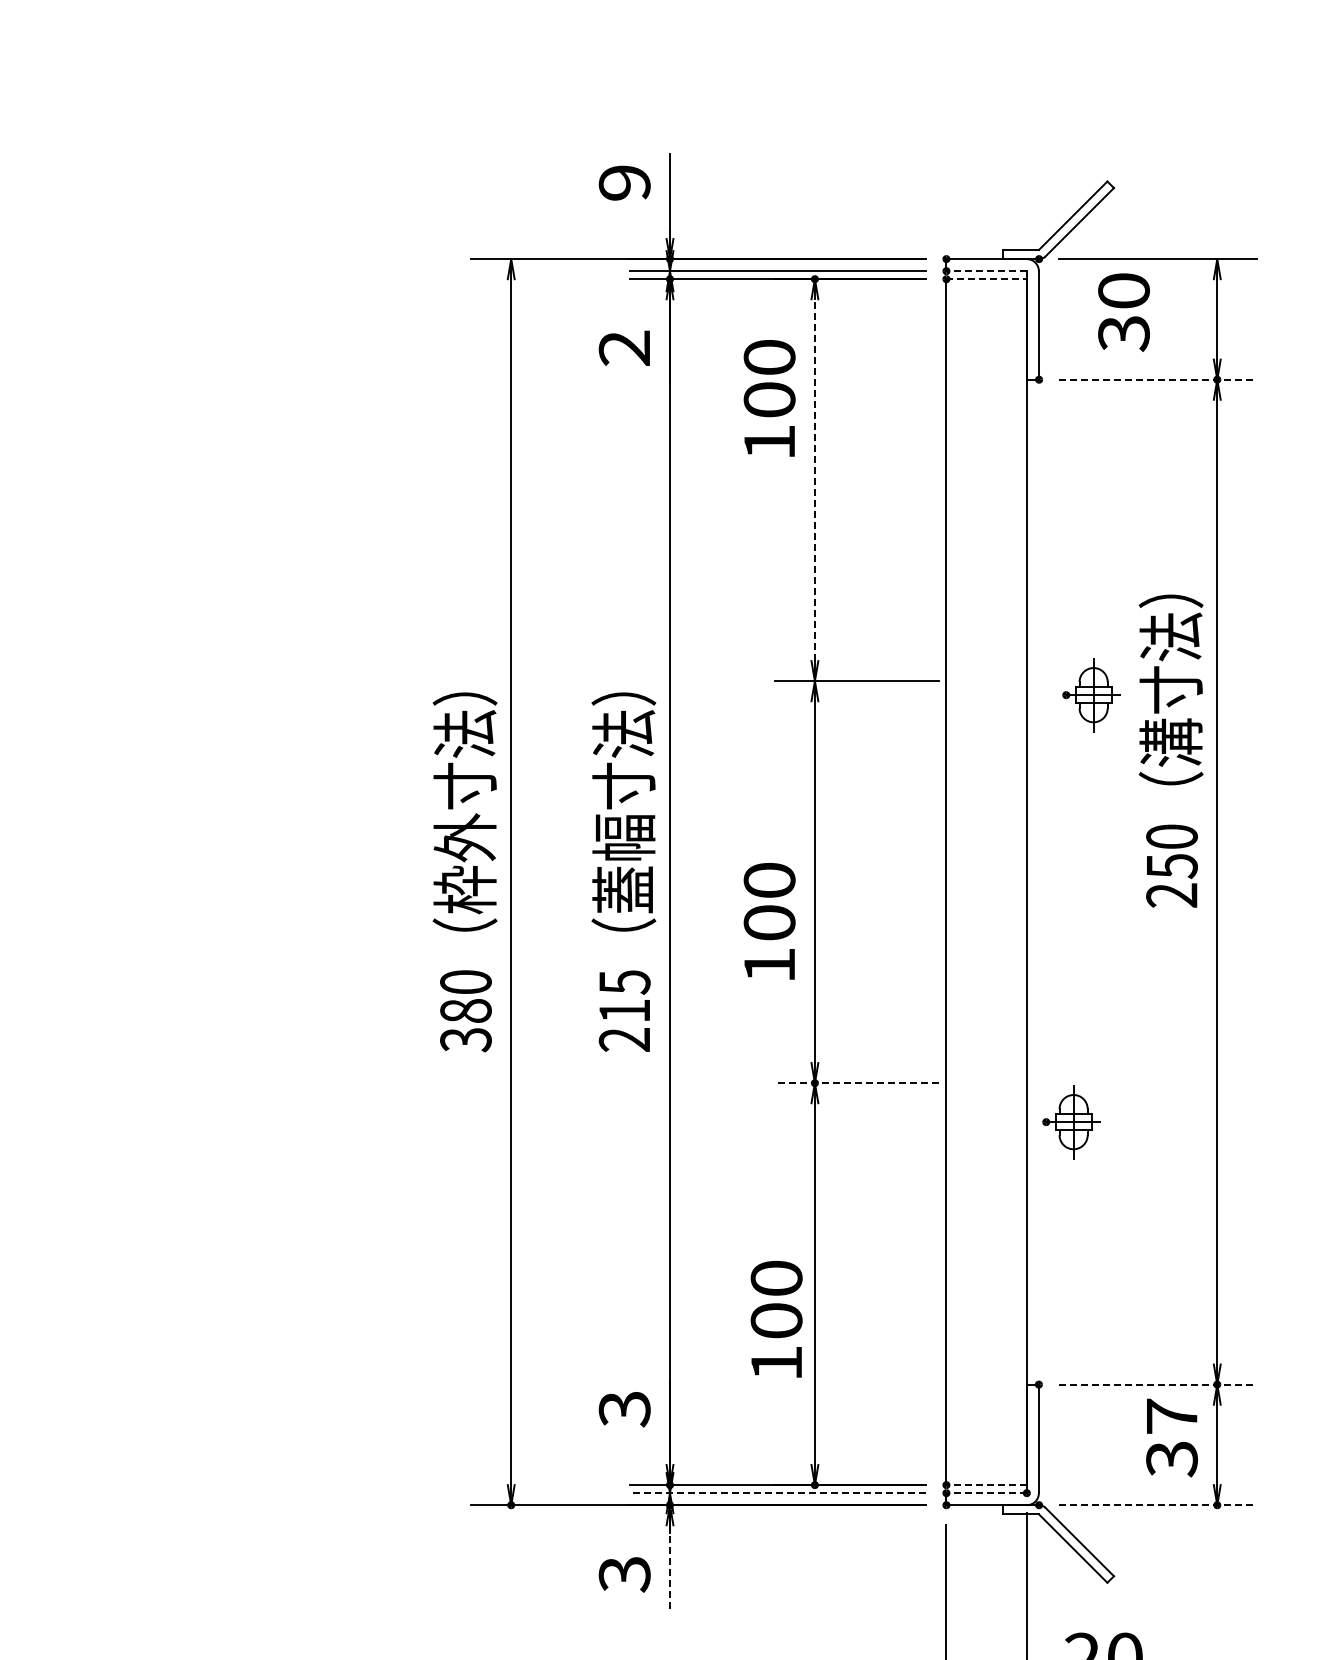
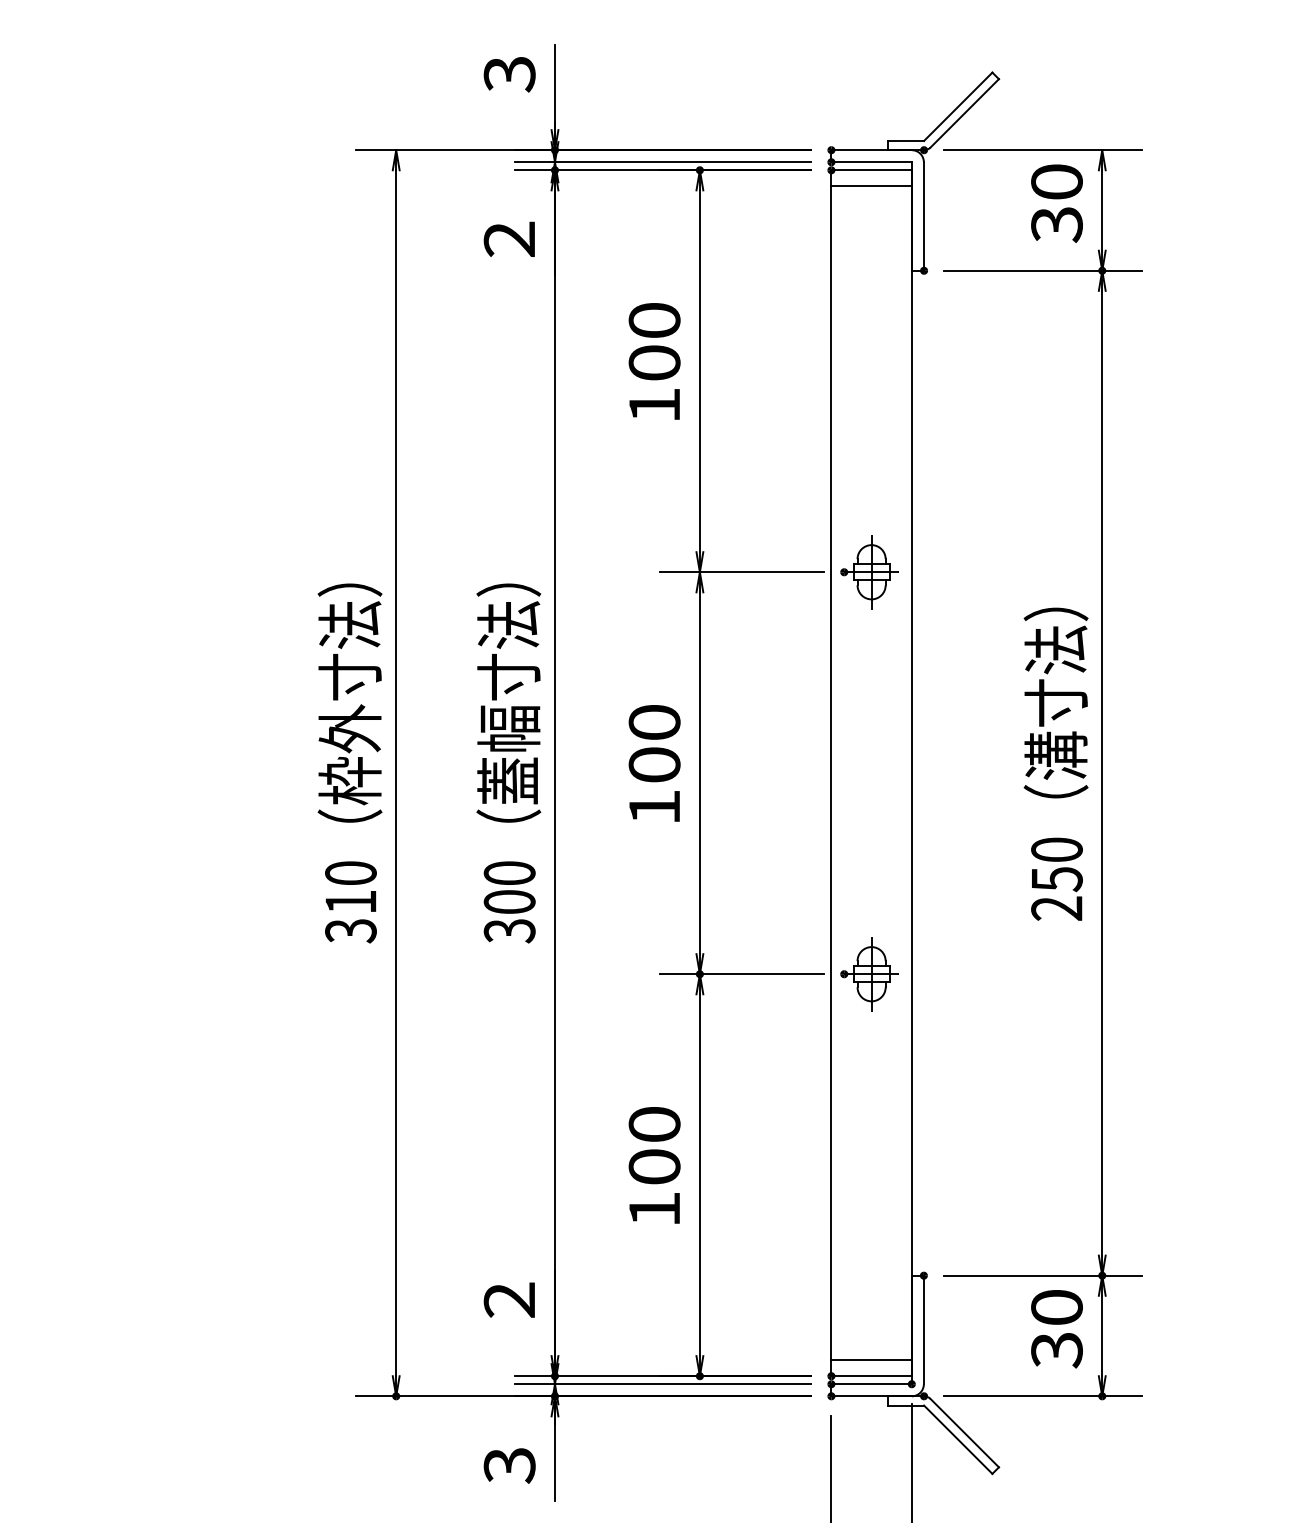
text: (624, 183) -> (509, 74), 9 -> 3
line: (986, 271) -> (871, 162), dashed -> solid
line: (987, 279) -> (872, 170), dashed -> solid
line: (986, 295) -> (871, 186), added
text: (1123, 312) -> (1056, 203), moved
line: (1158, 379) -> (1043, 270), dashed -> solid
text: (769, 398) -> (654, 361), moved
line: (814, 480) -> (699, 371), dashed -> solid
part: (1091, 695) -> (869, 572), moved
text: (1170, 750) -> (1055, 763), moved
text: (769, 921) -> (654, 763), moved
text: (465, 1010) -> (350, 901), 380 -> 310
text: (624, 1011) -> (509, 902), 215 -> 300
line: (856, 1083) -> (741, 974), dashed -> solid
part: (1071, 1122) -> (869, 974), moved
text: (776, 1319) -> (654, 1165), moved
line: (1158, 1384) -> (1043, 1275), dashed -> solid
text: (624, 1409) -> (509, 1300), 3 -> 2
text: (1171, 1415) -> (1056, 1306), 37 -> 30
line: (986, 1469) -> (871, 1360), added
line: (986, 1485) -> (871, 1376), dashed -> solid
line: (777, 1493) -> (662, 1384), dashed -> solid
line: (986, 1493) -> (871, 1384), dashed -> solid
line: (1158, 1505) -> (1043, 1396), dashed -> solid
line: (670, 1568) -> (555, 1459), dashed -> solid

